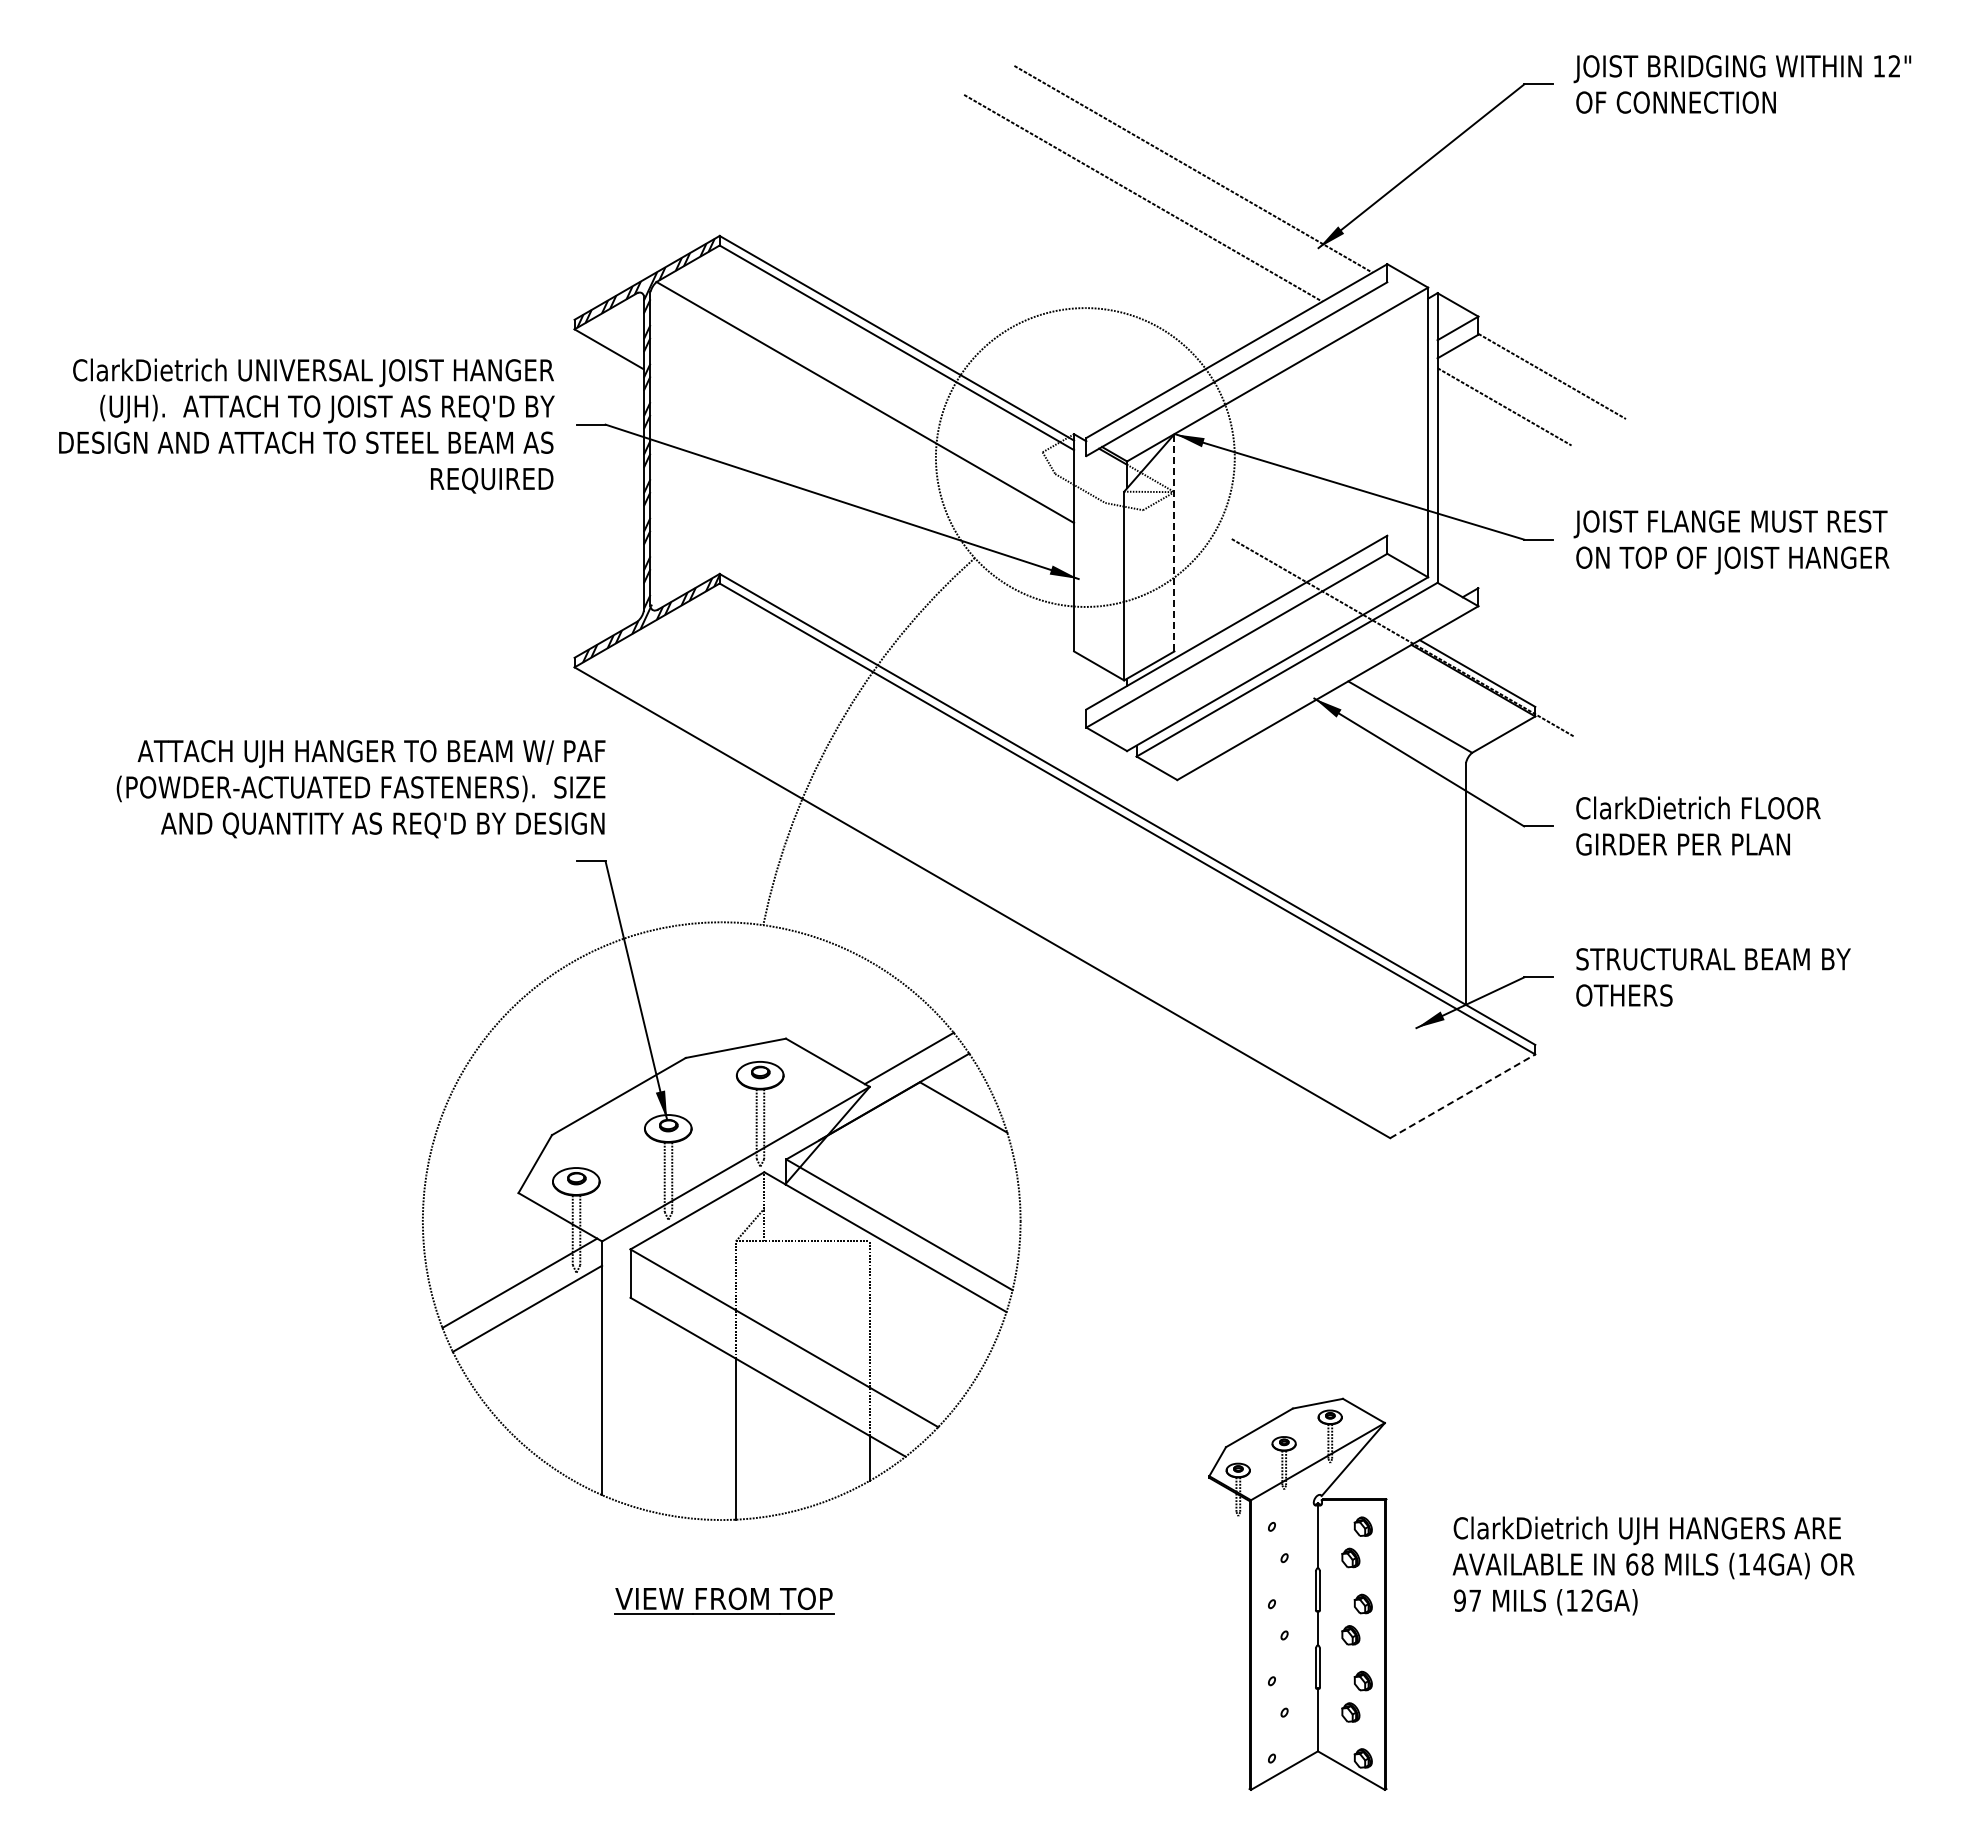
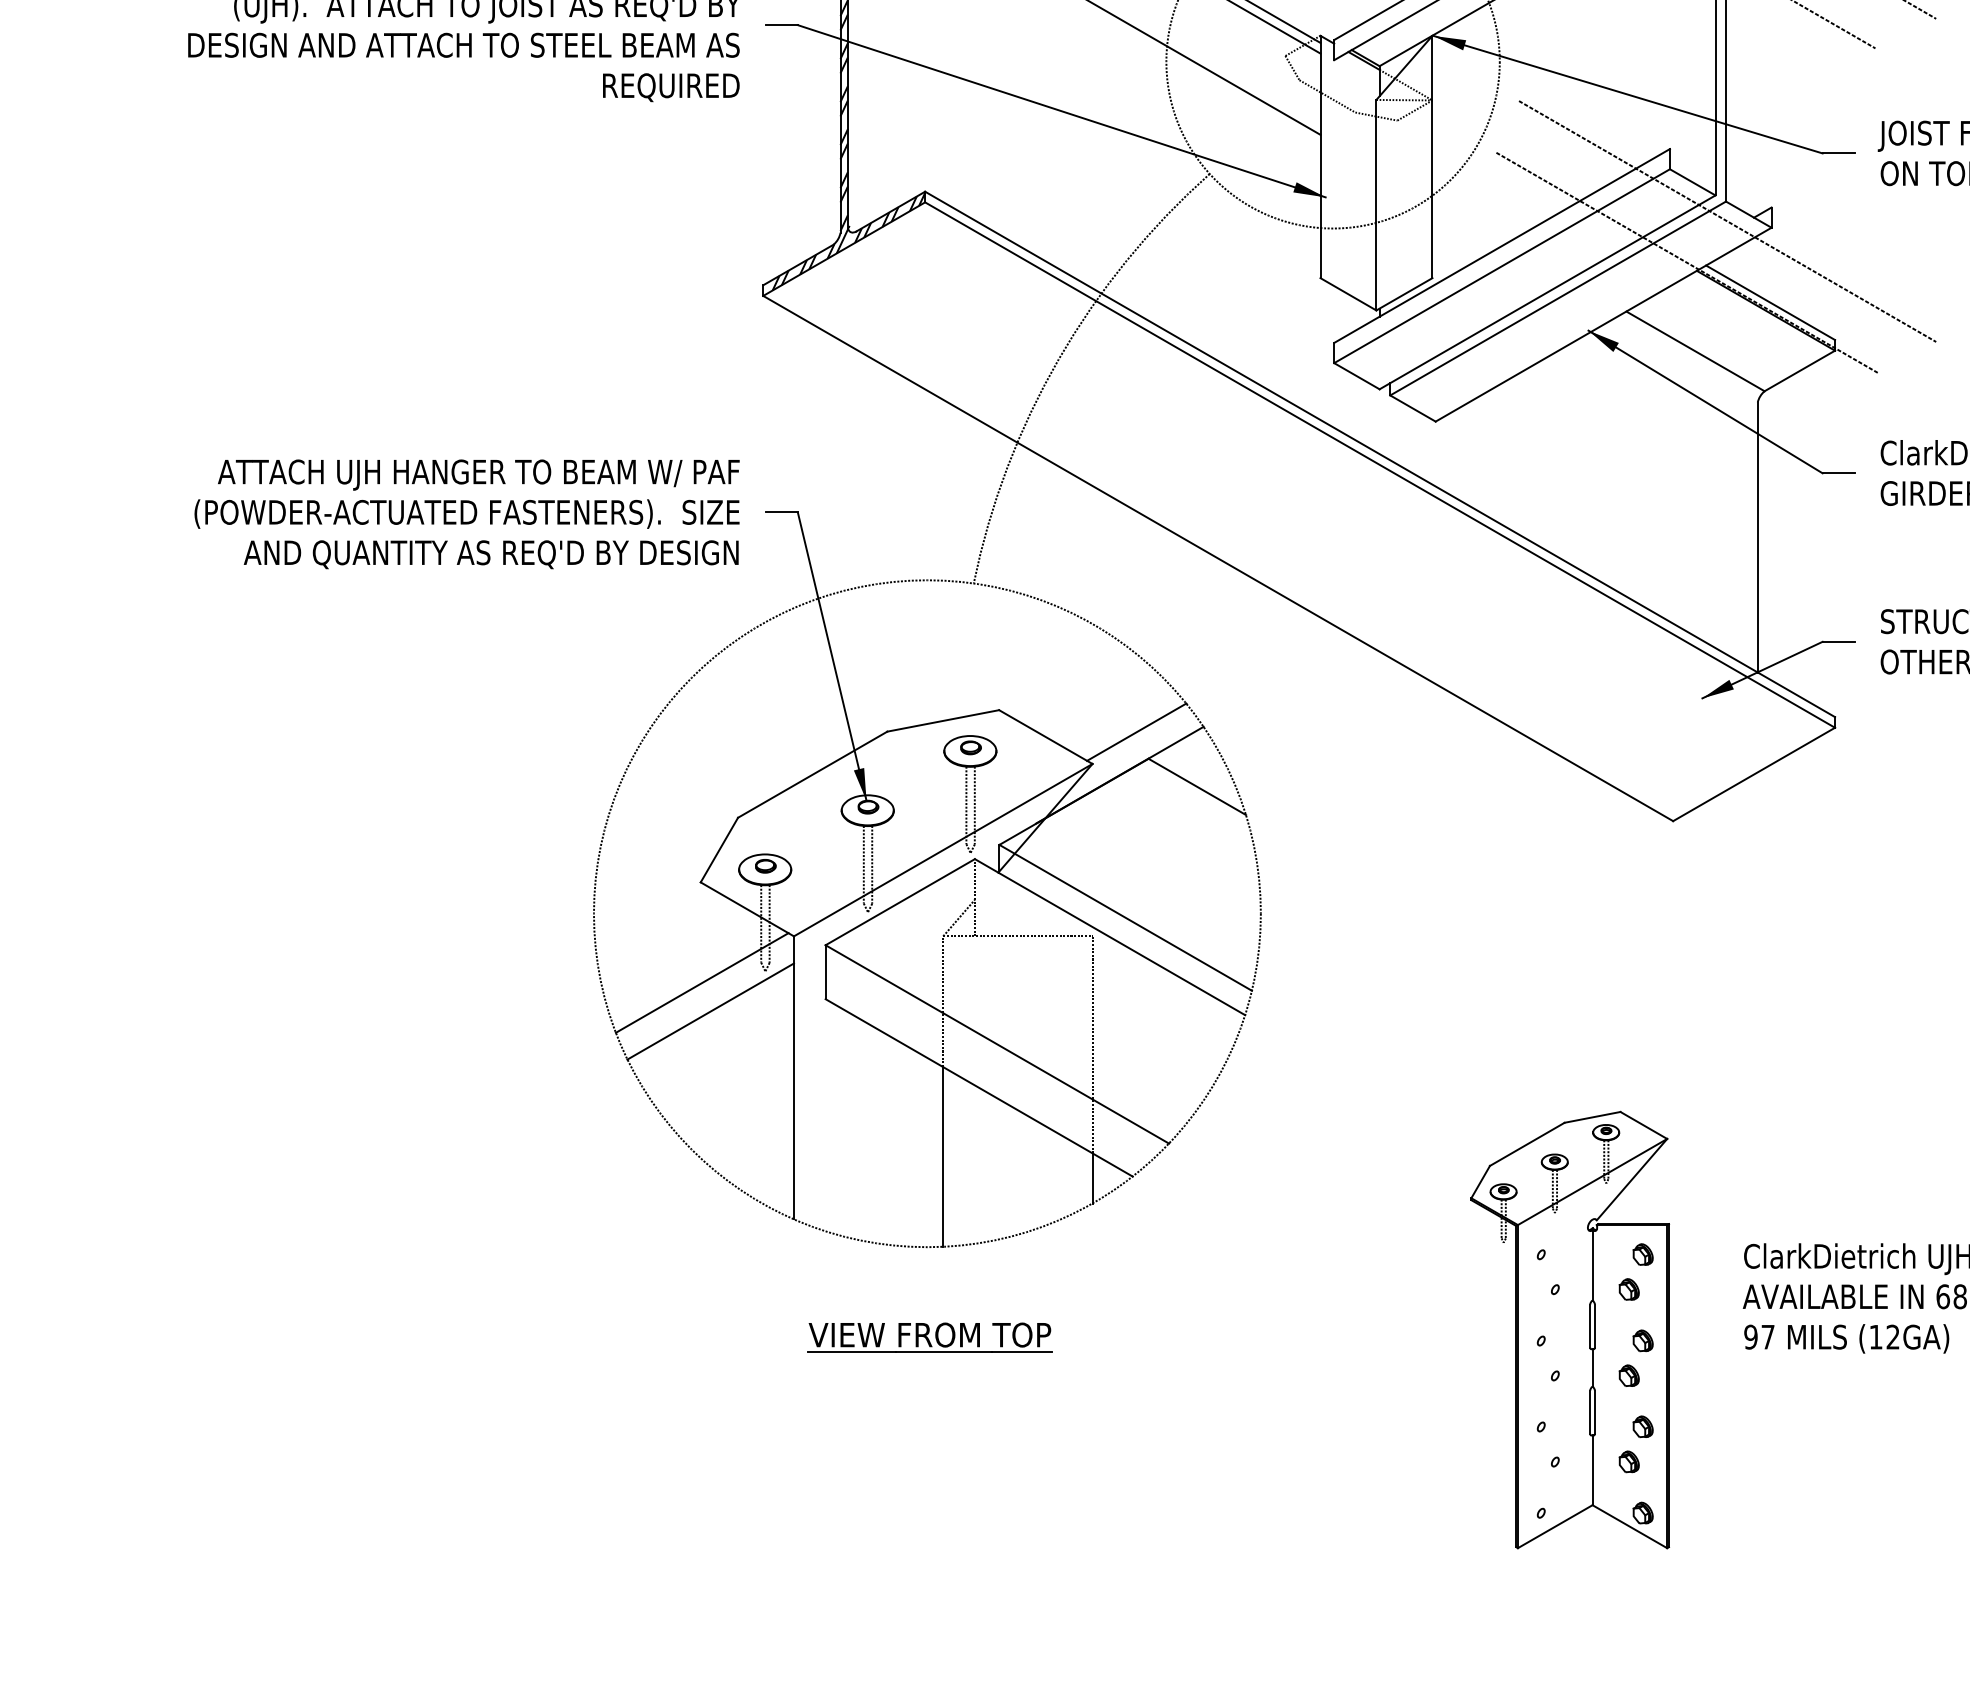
line: (1174, 542) -> (1432, 156), dashed -> solid
line: (1438, 600) -> (1727, 221), added
text: (360, 789) -> (466, 514), moved
line: (1462, 1096) -> (1753, 774), dashed -> solid

